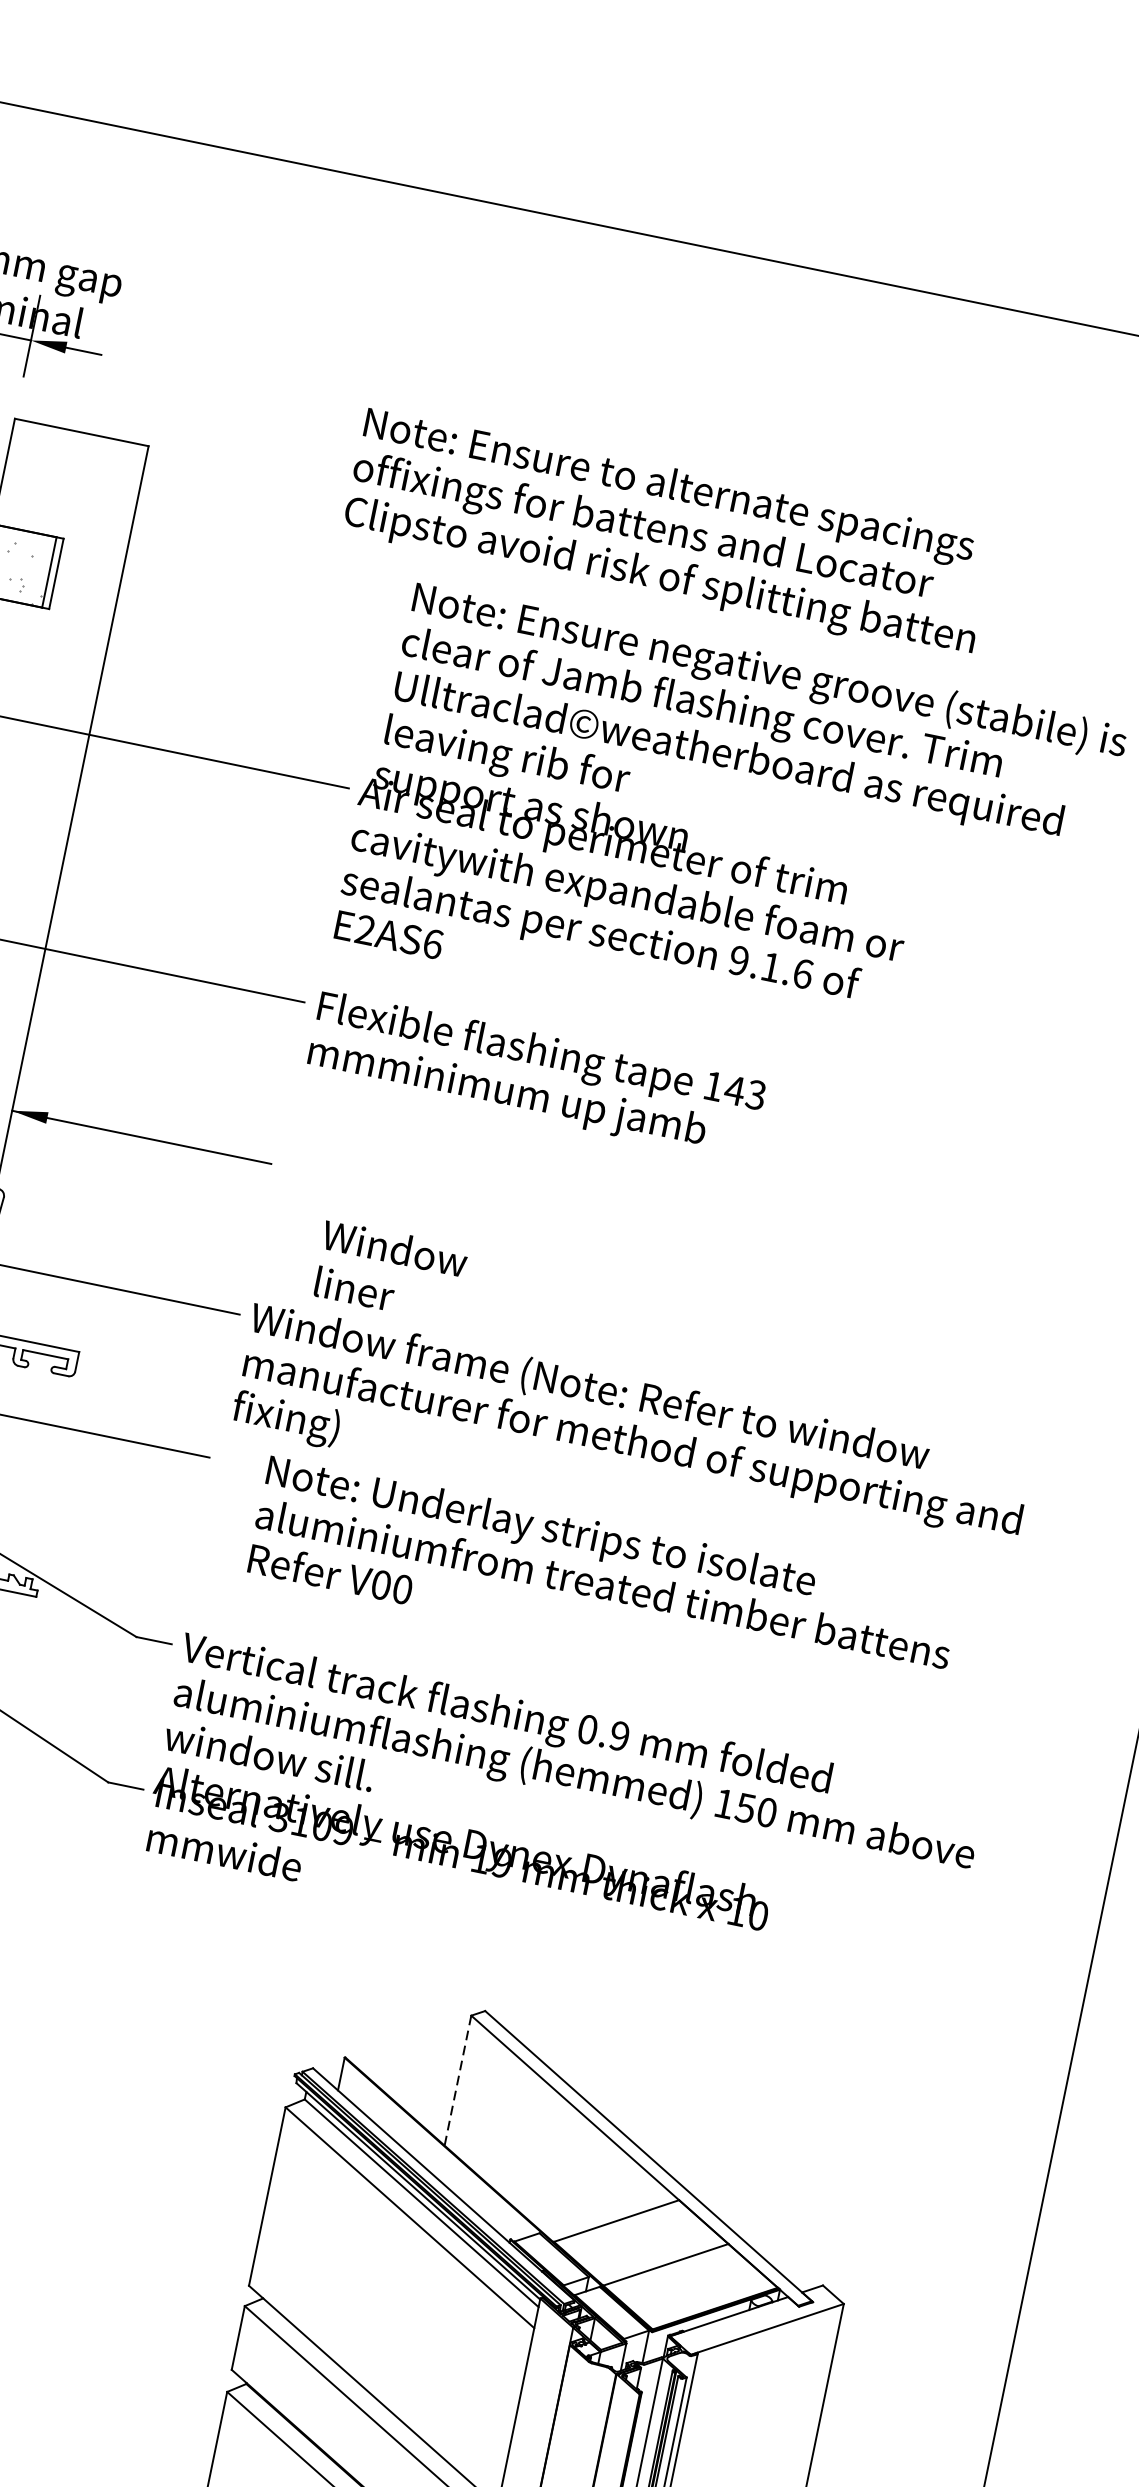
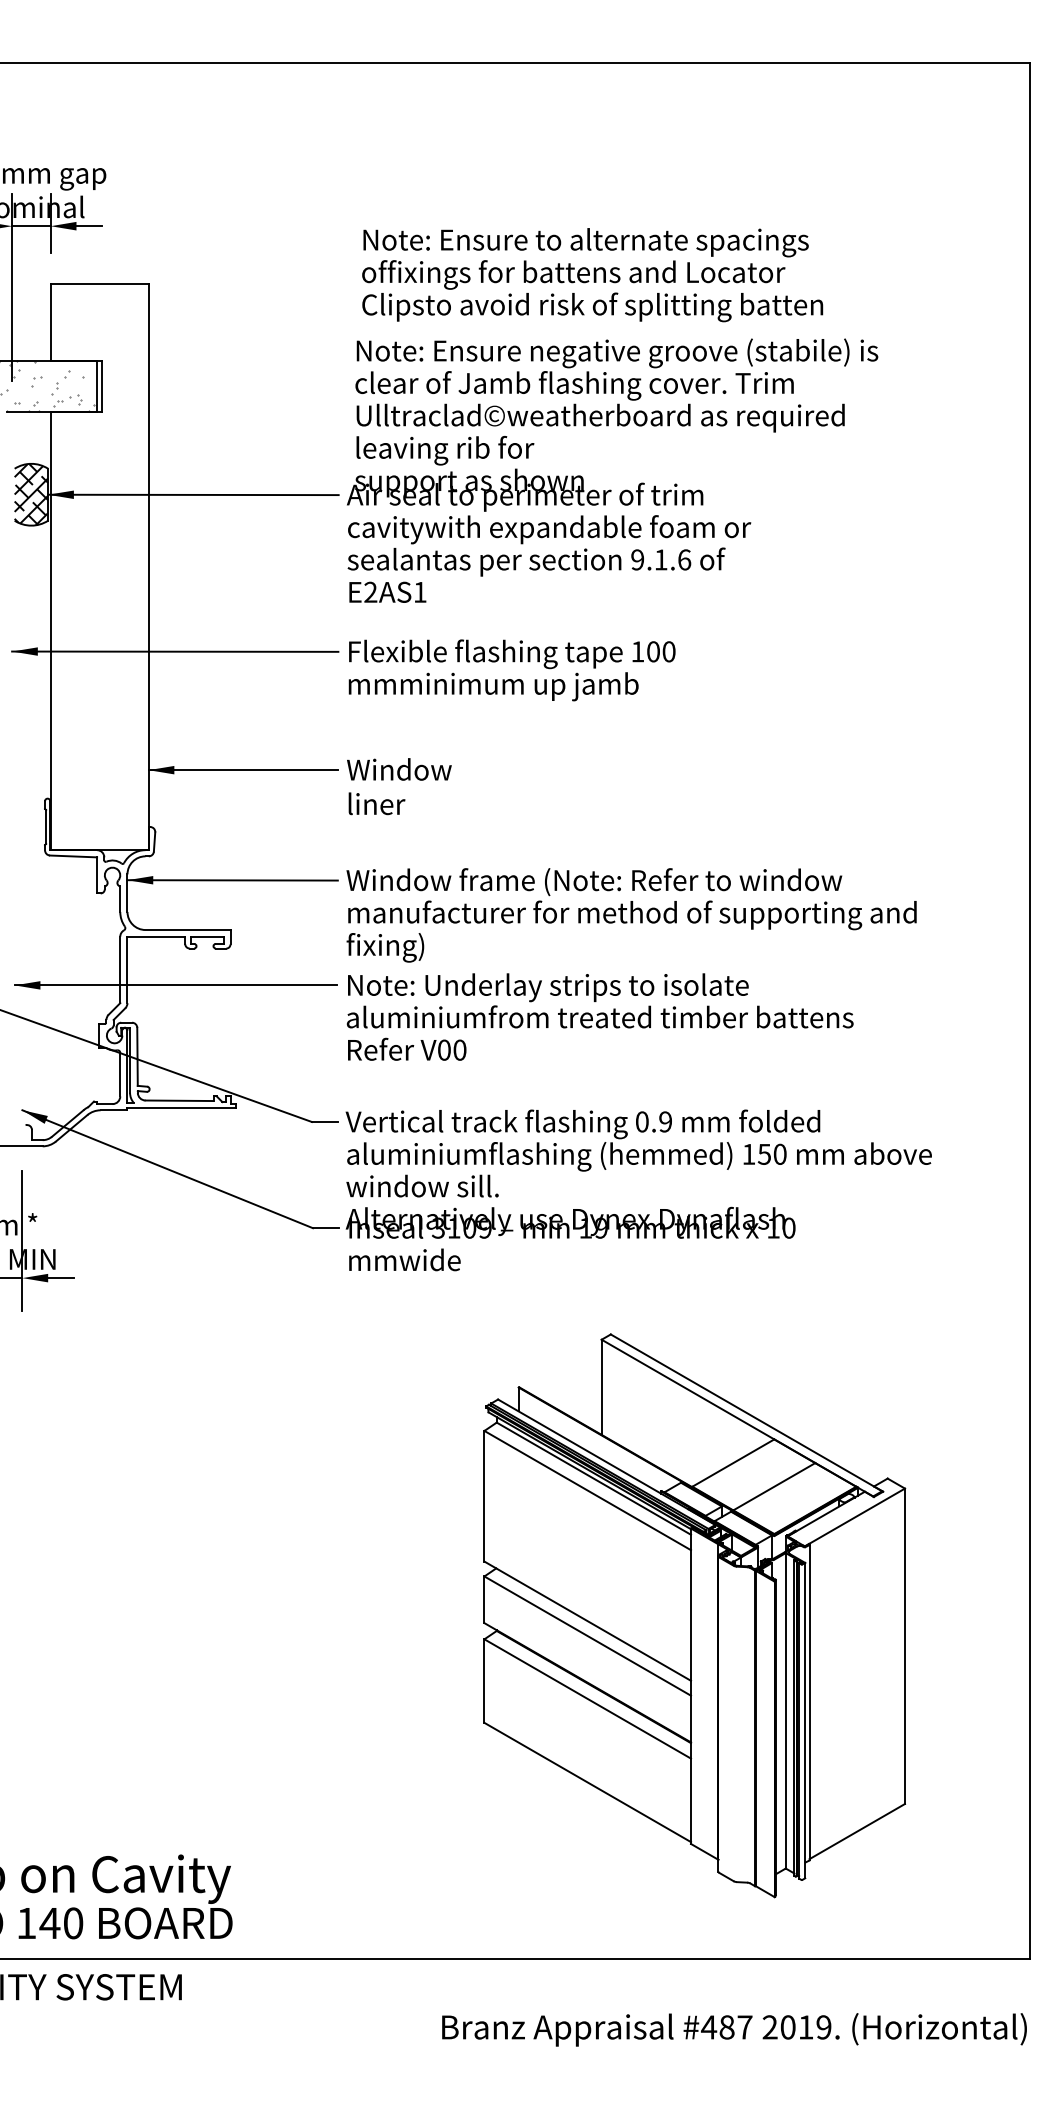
text: (668, 534) -> (592, 275), moved
text: (433, 942) -> (420, 591), E2AS6 -> E2AS1
text: (744, 1092) -> (660, 651), 143 -> 100
text: (390, 1271) -> (399, 786), moved
text: (602, 1582) -> (599, 1016), moved
line: (457, 2080) -> (601, 1387), dashed -> solid

